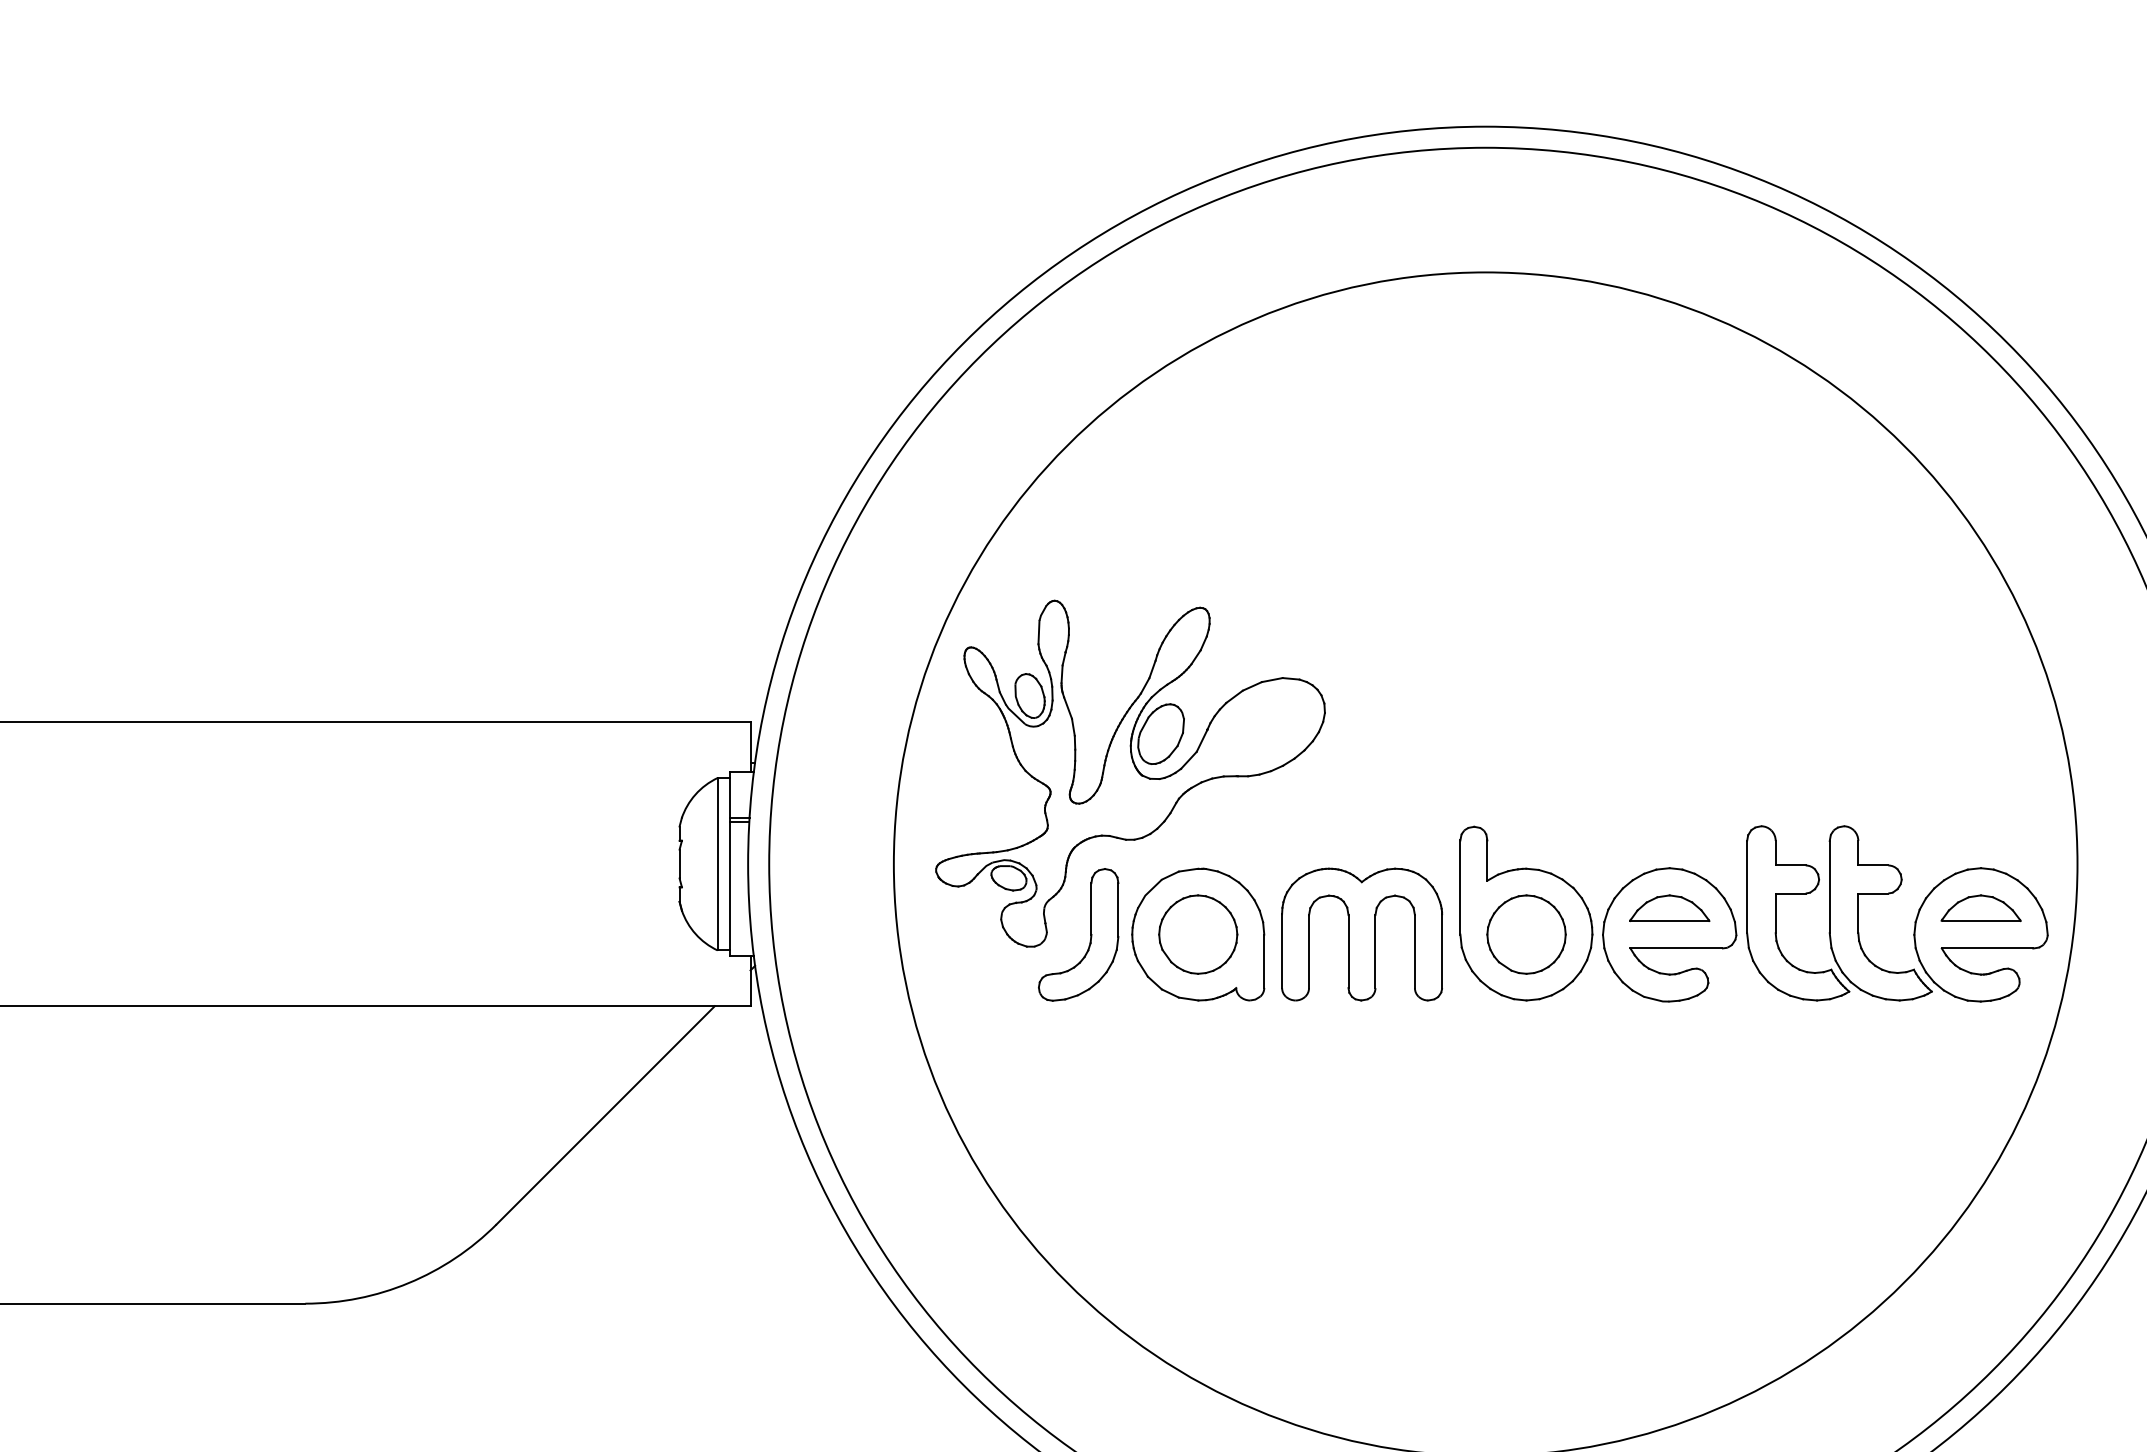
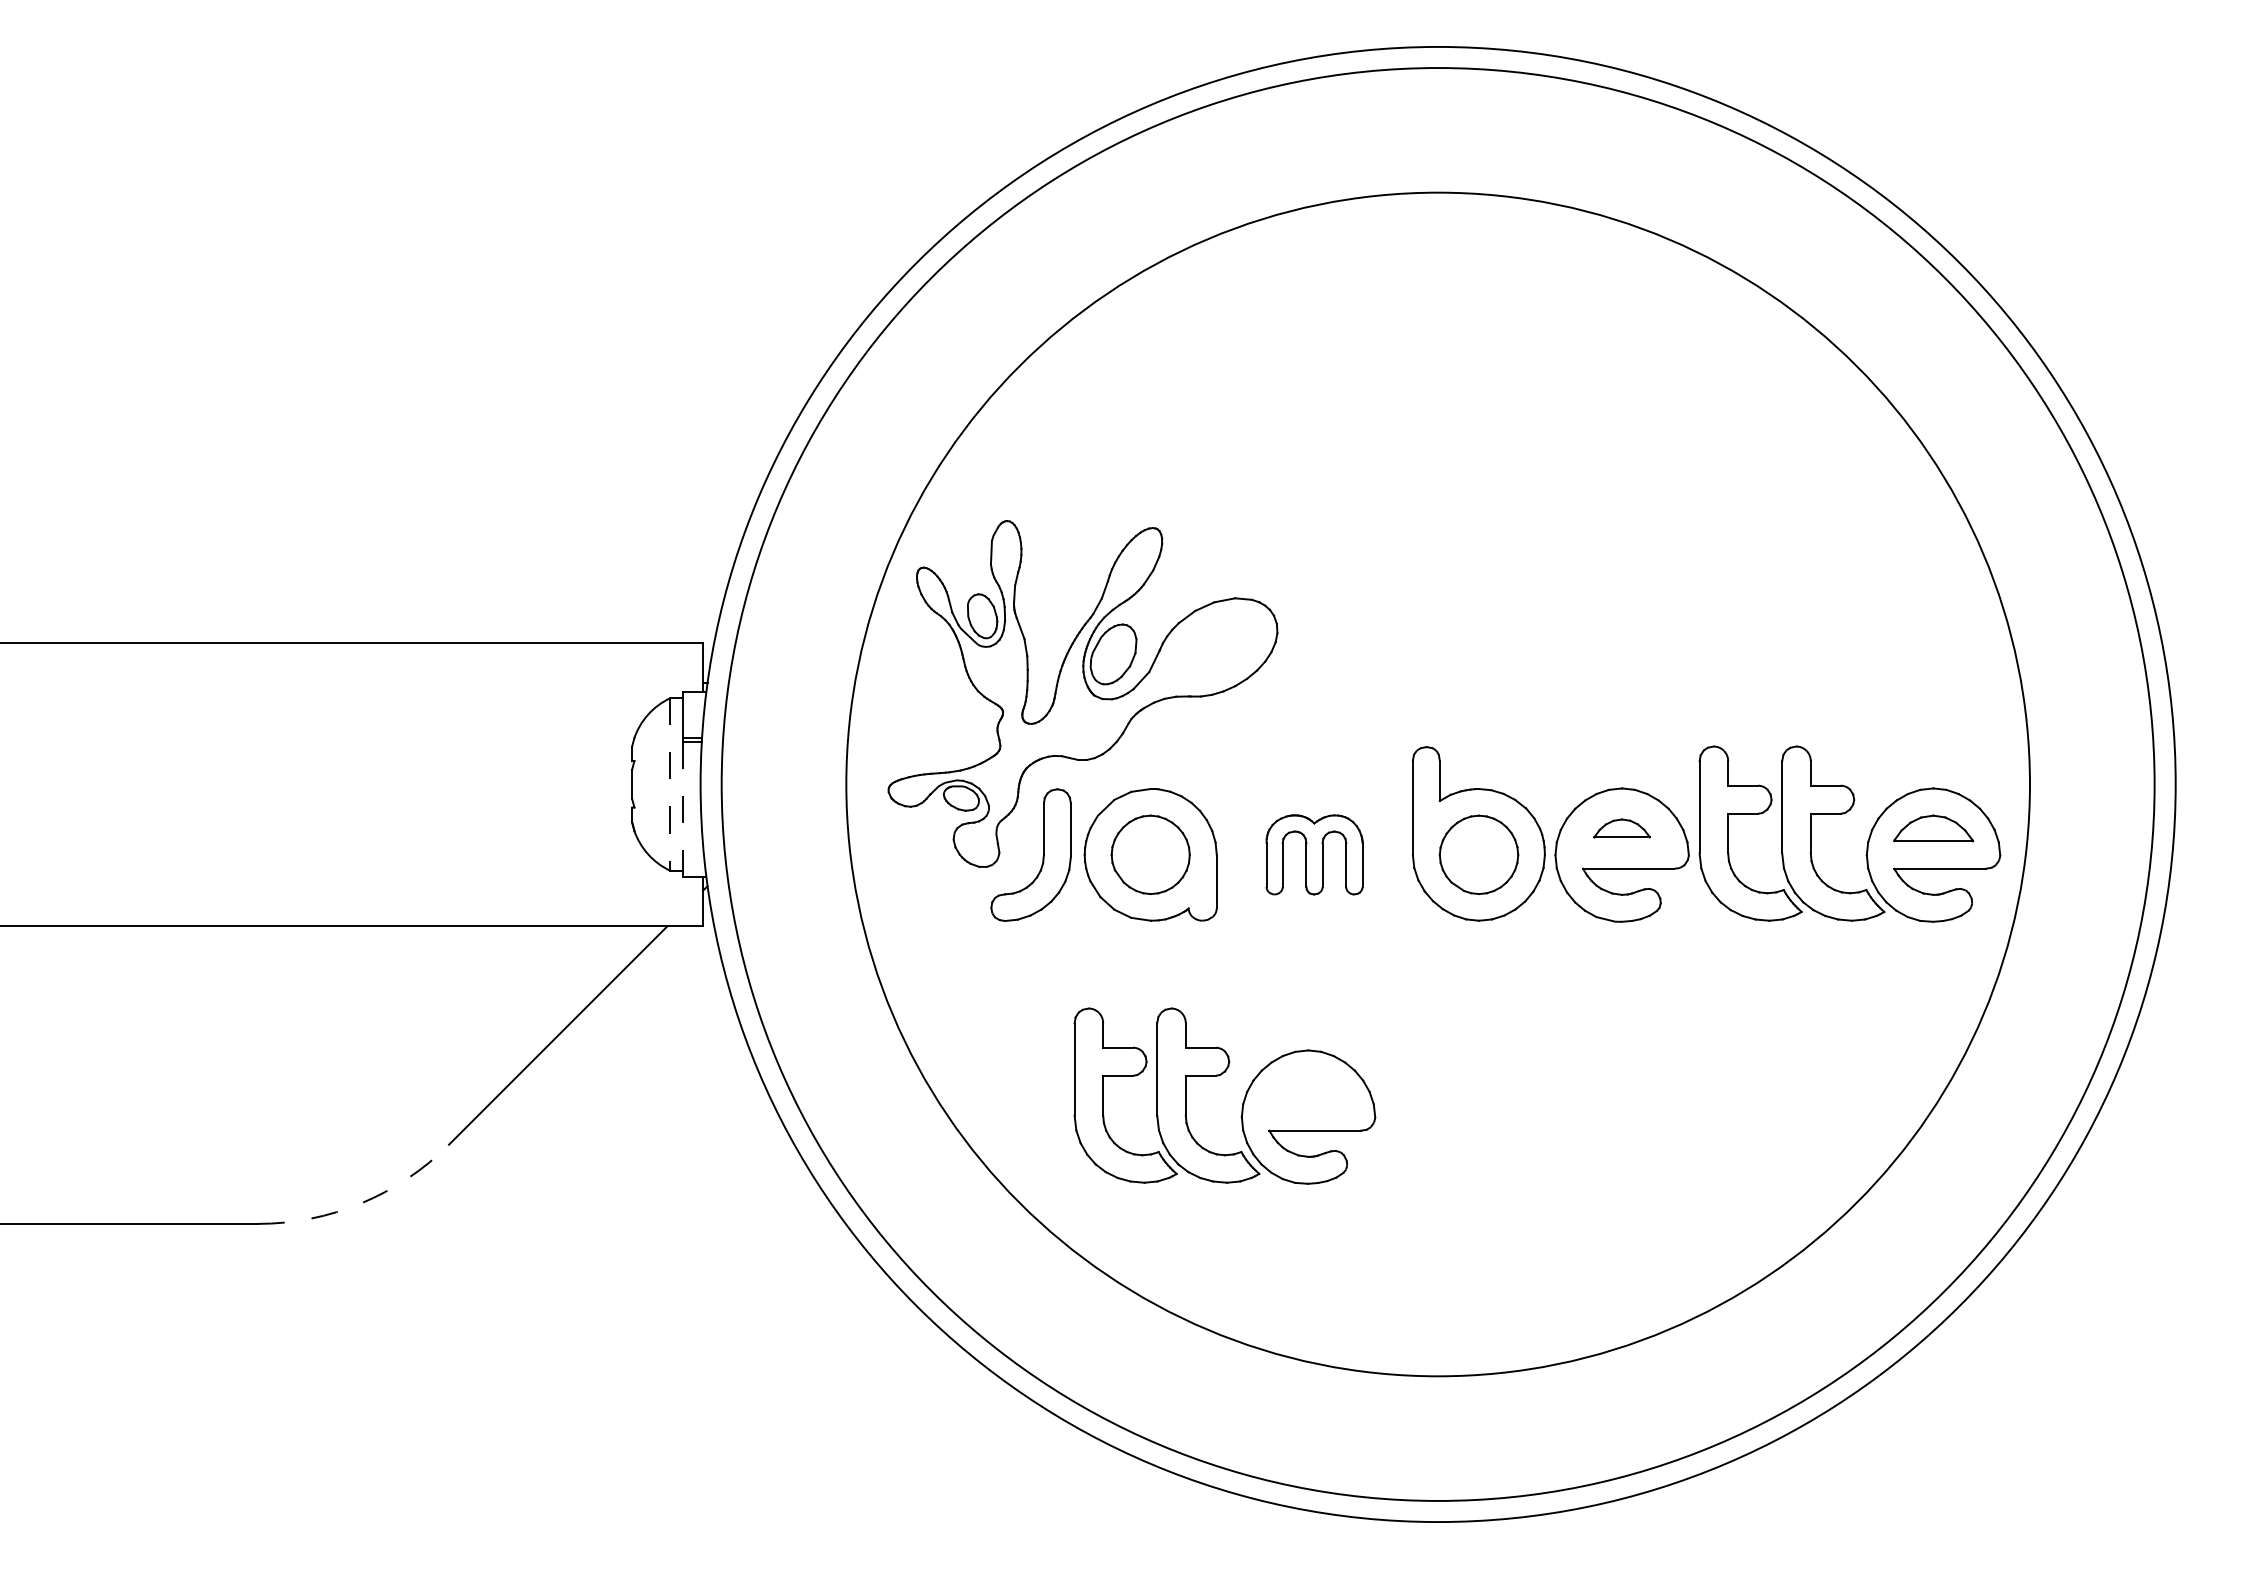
line: (718, 864) -> (670, 784), solid -> dashed
line: (730, 889) -> (682, 809), solid -> dashed
part: (1669, 908) -> (1621, 828), size x0.7
part: (1362, 934) -> (1314, 854), size x0.6
part: (1290, 1182) -> (1242, 1102), added
arc: (409, 1283) -> (361, 1203), solid -> dashed

